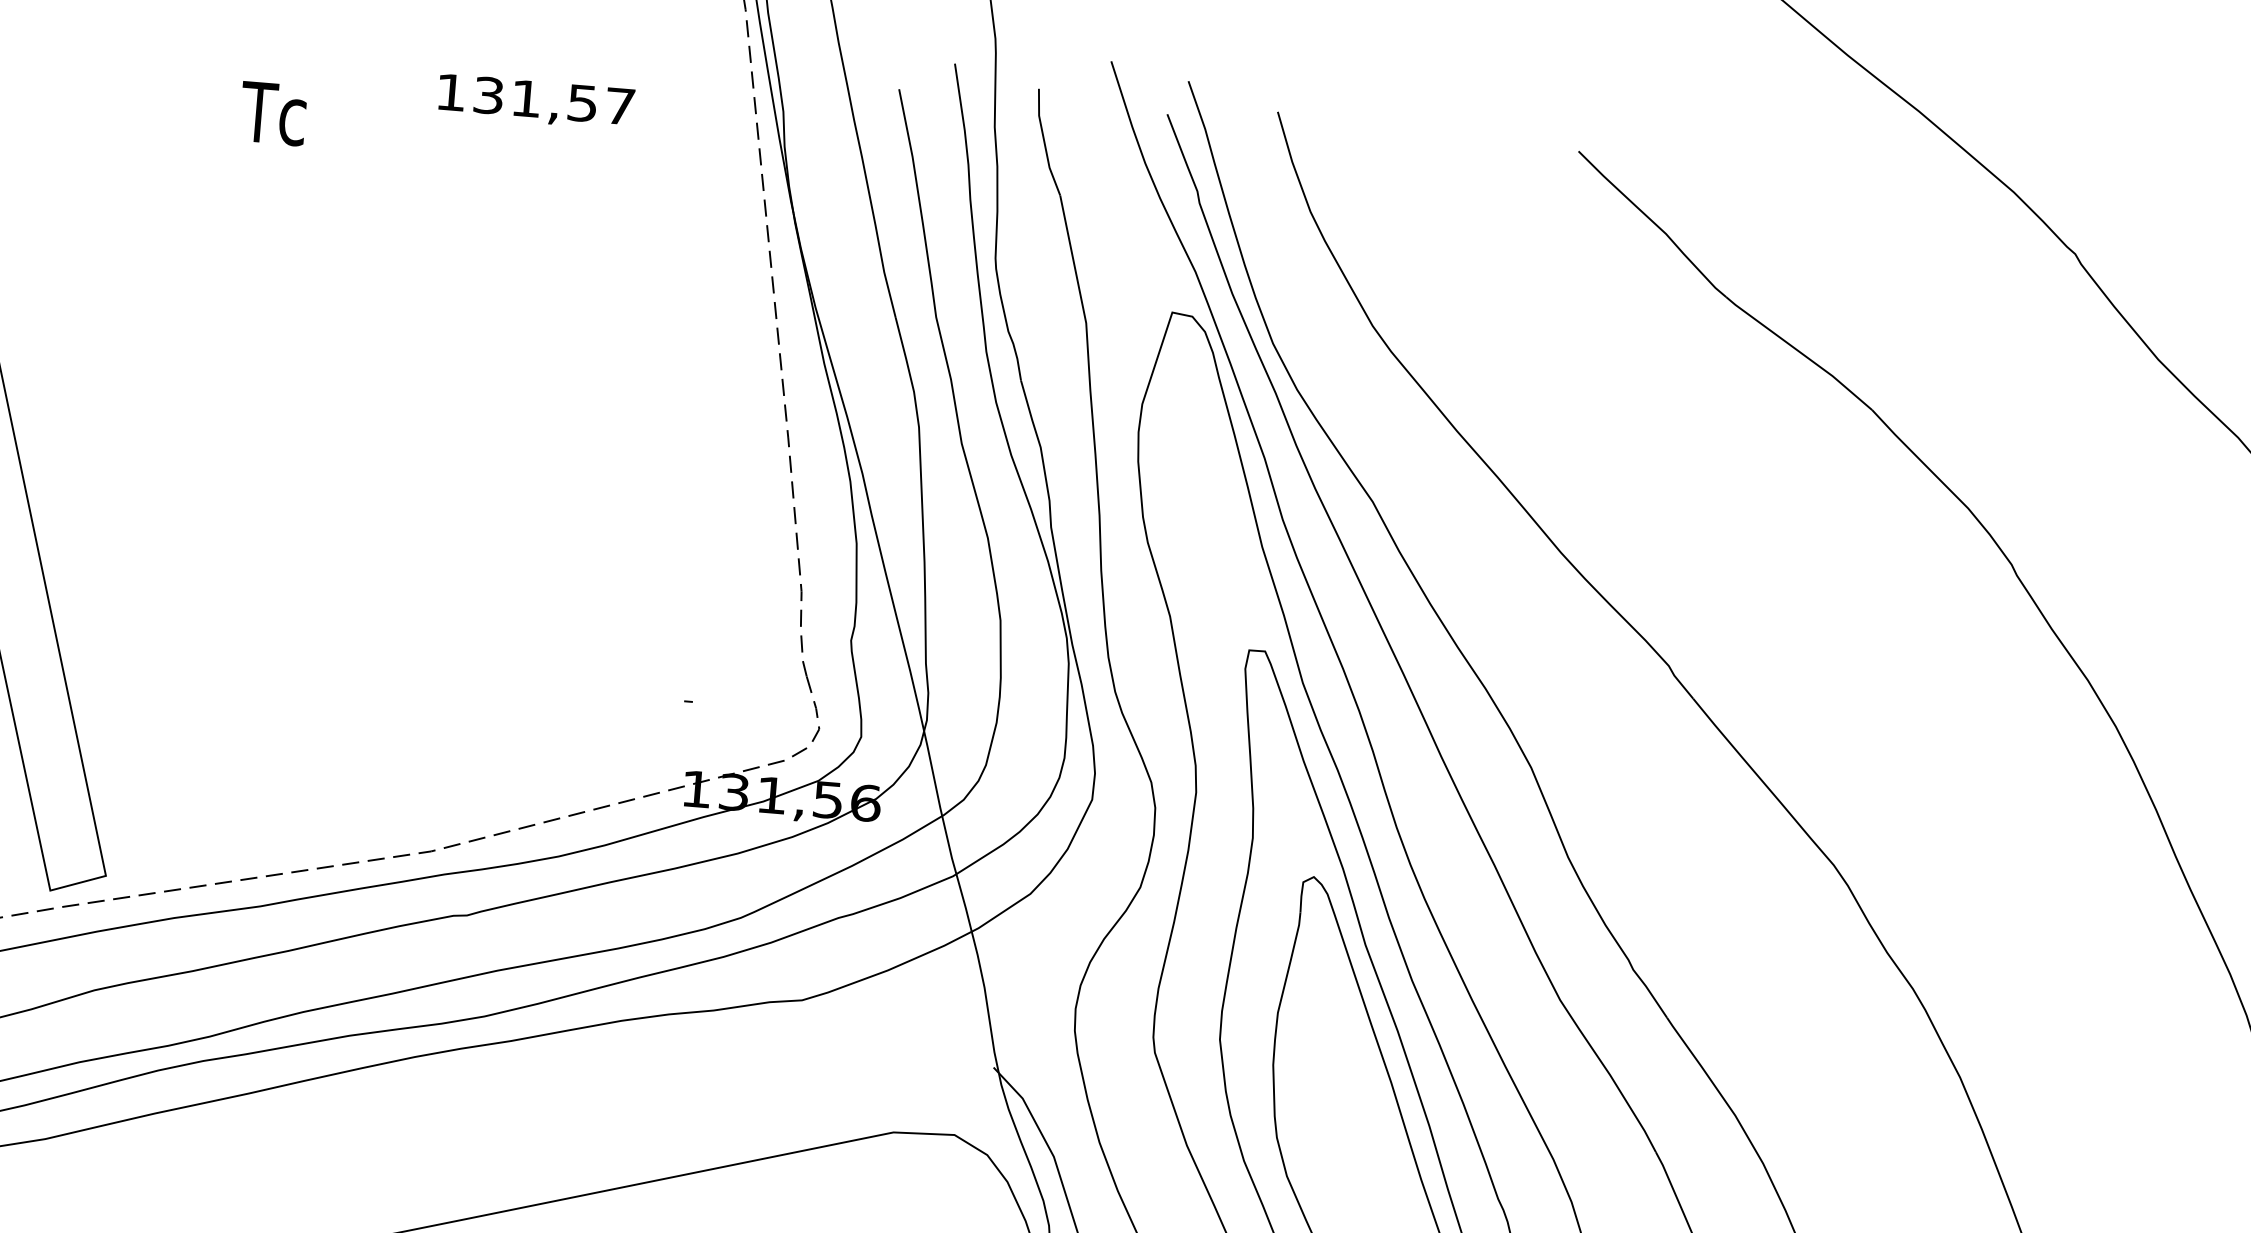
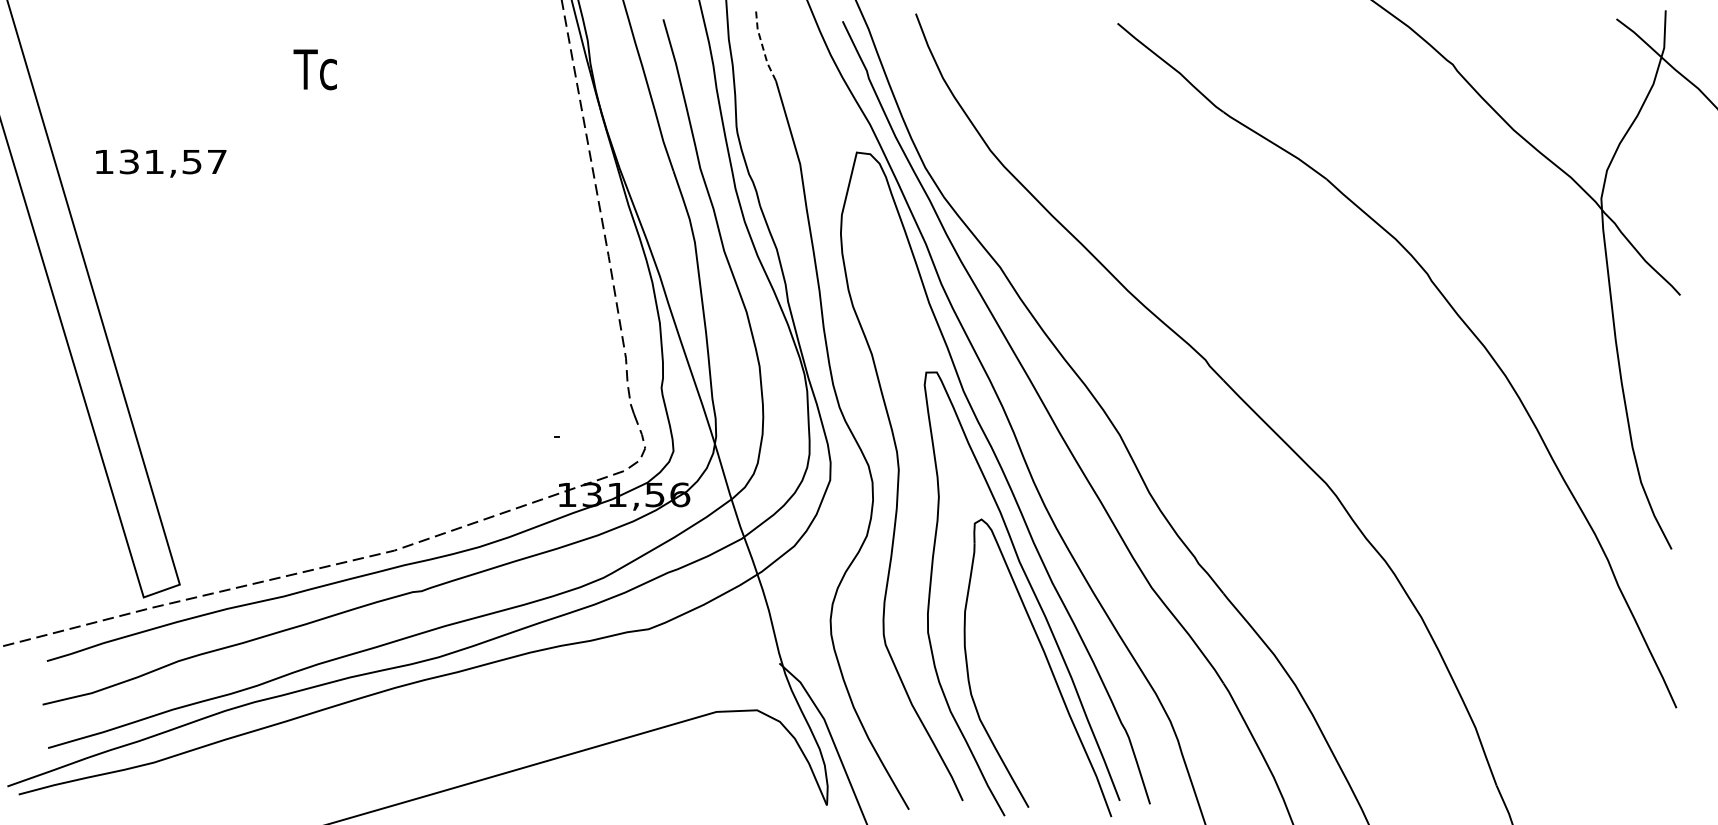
text: (536, 101) -> (161, 163), moved
text: (272, 113) -> (314, 69), moved
line: (1044, 143) -> (762, 47), solid -> dashed

